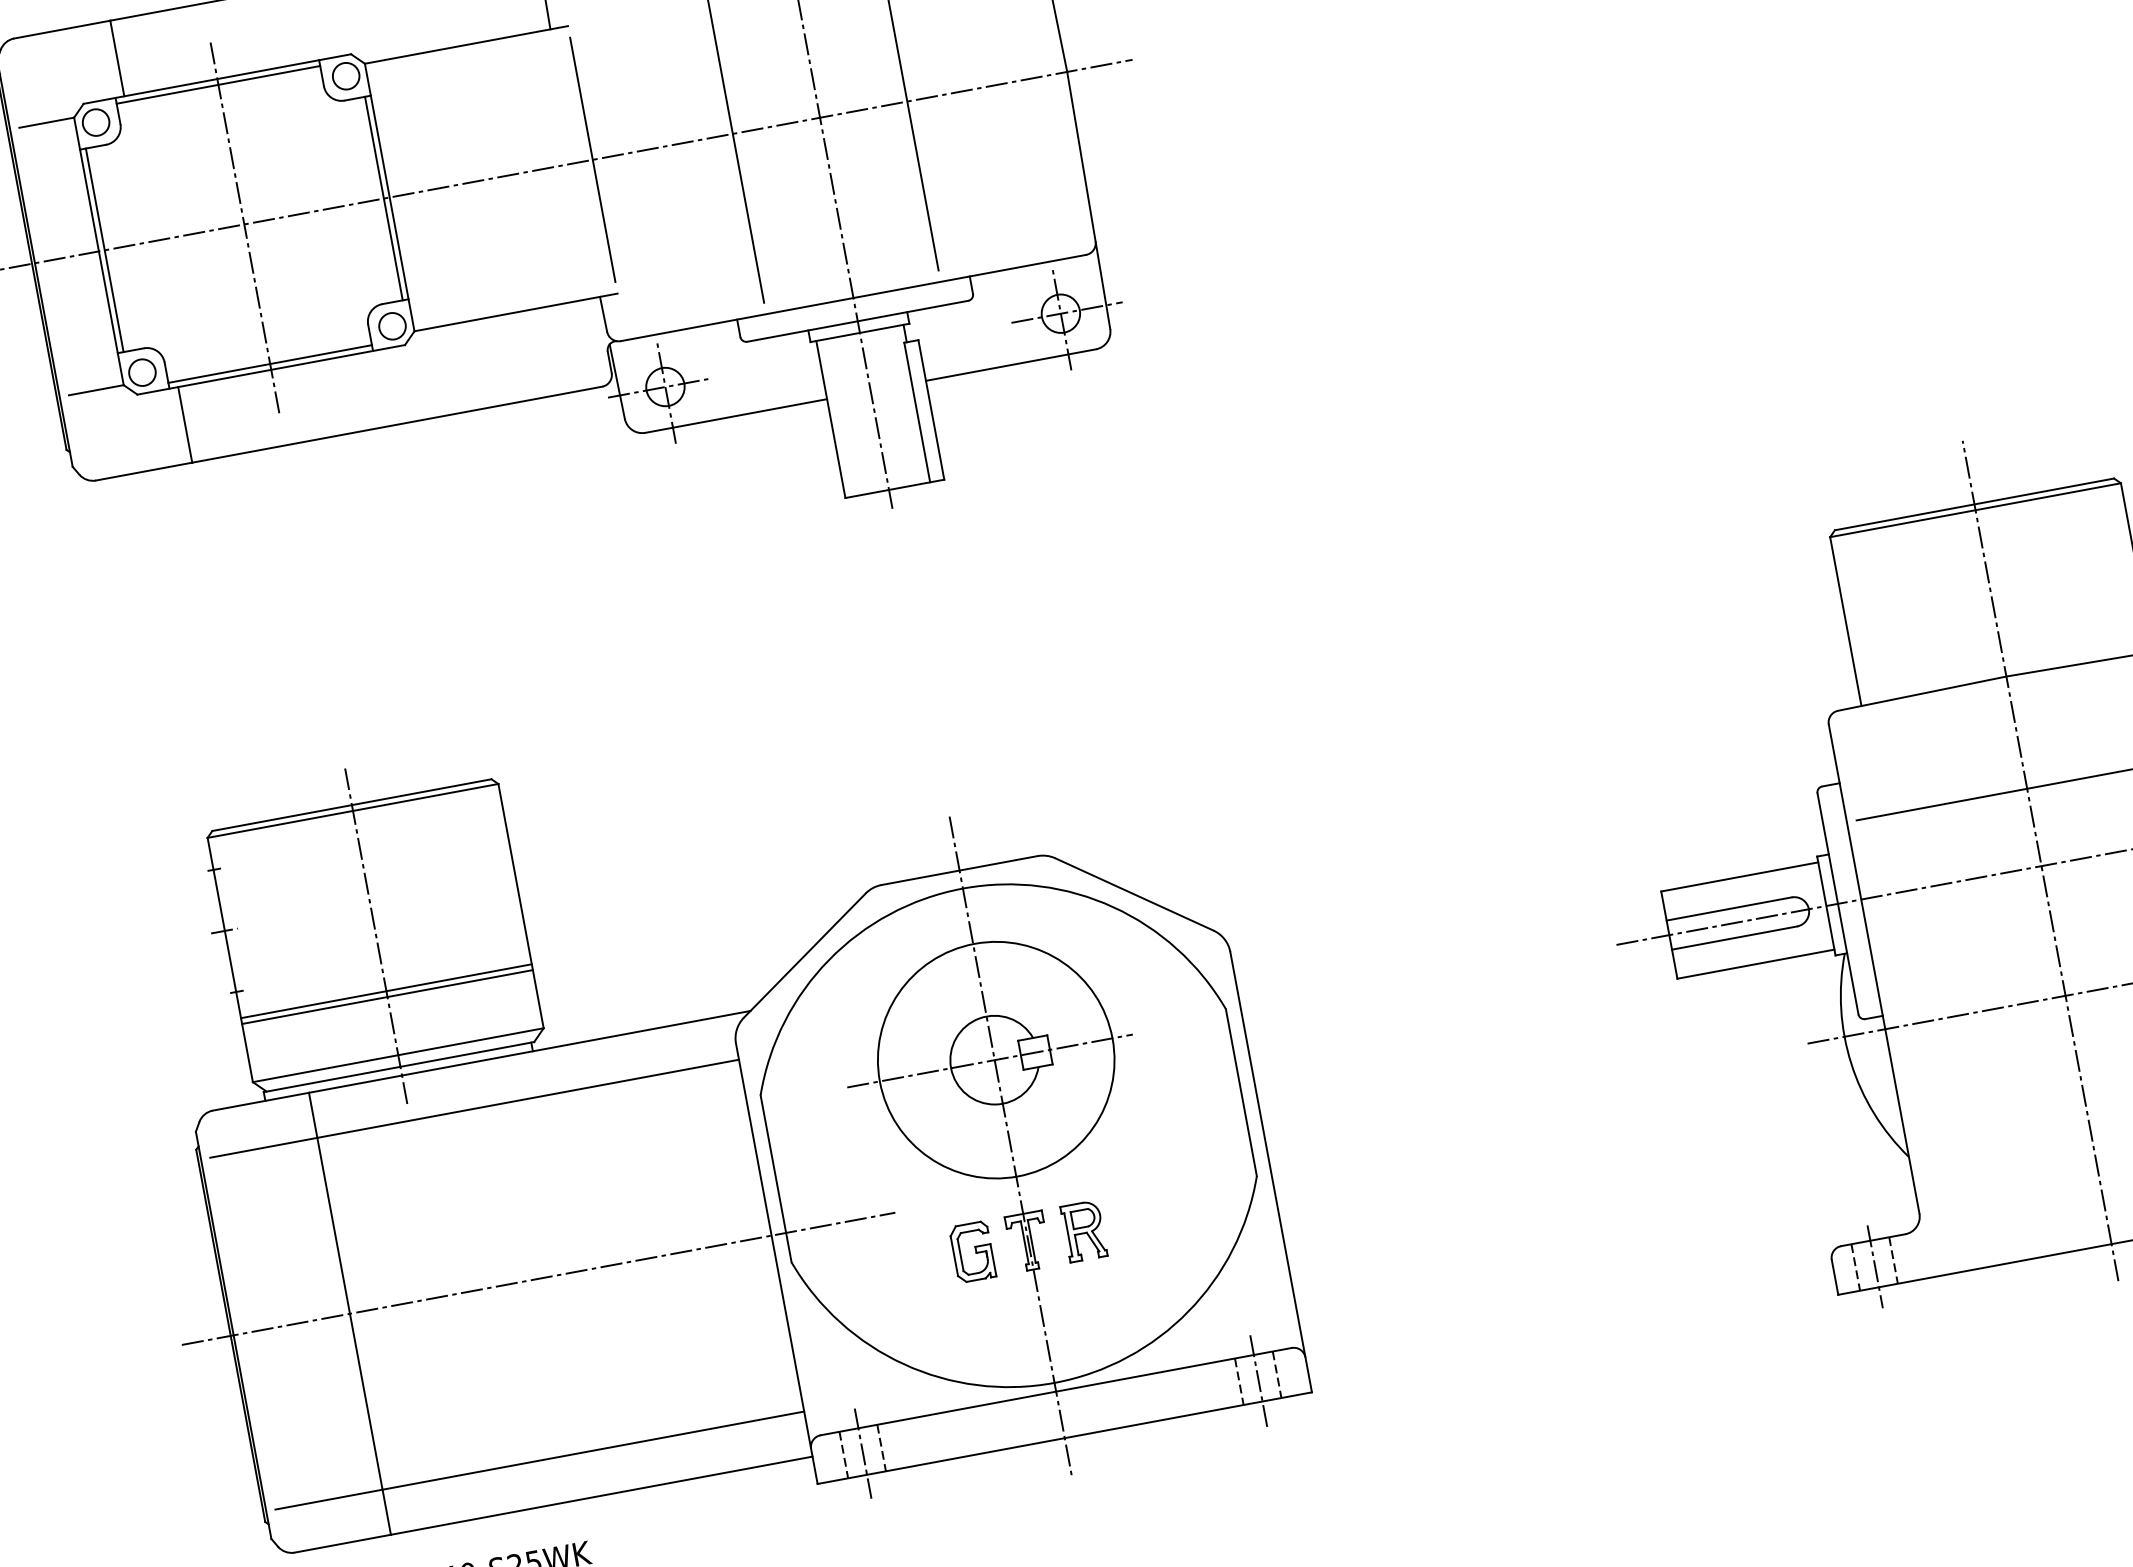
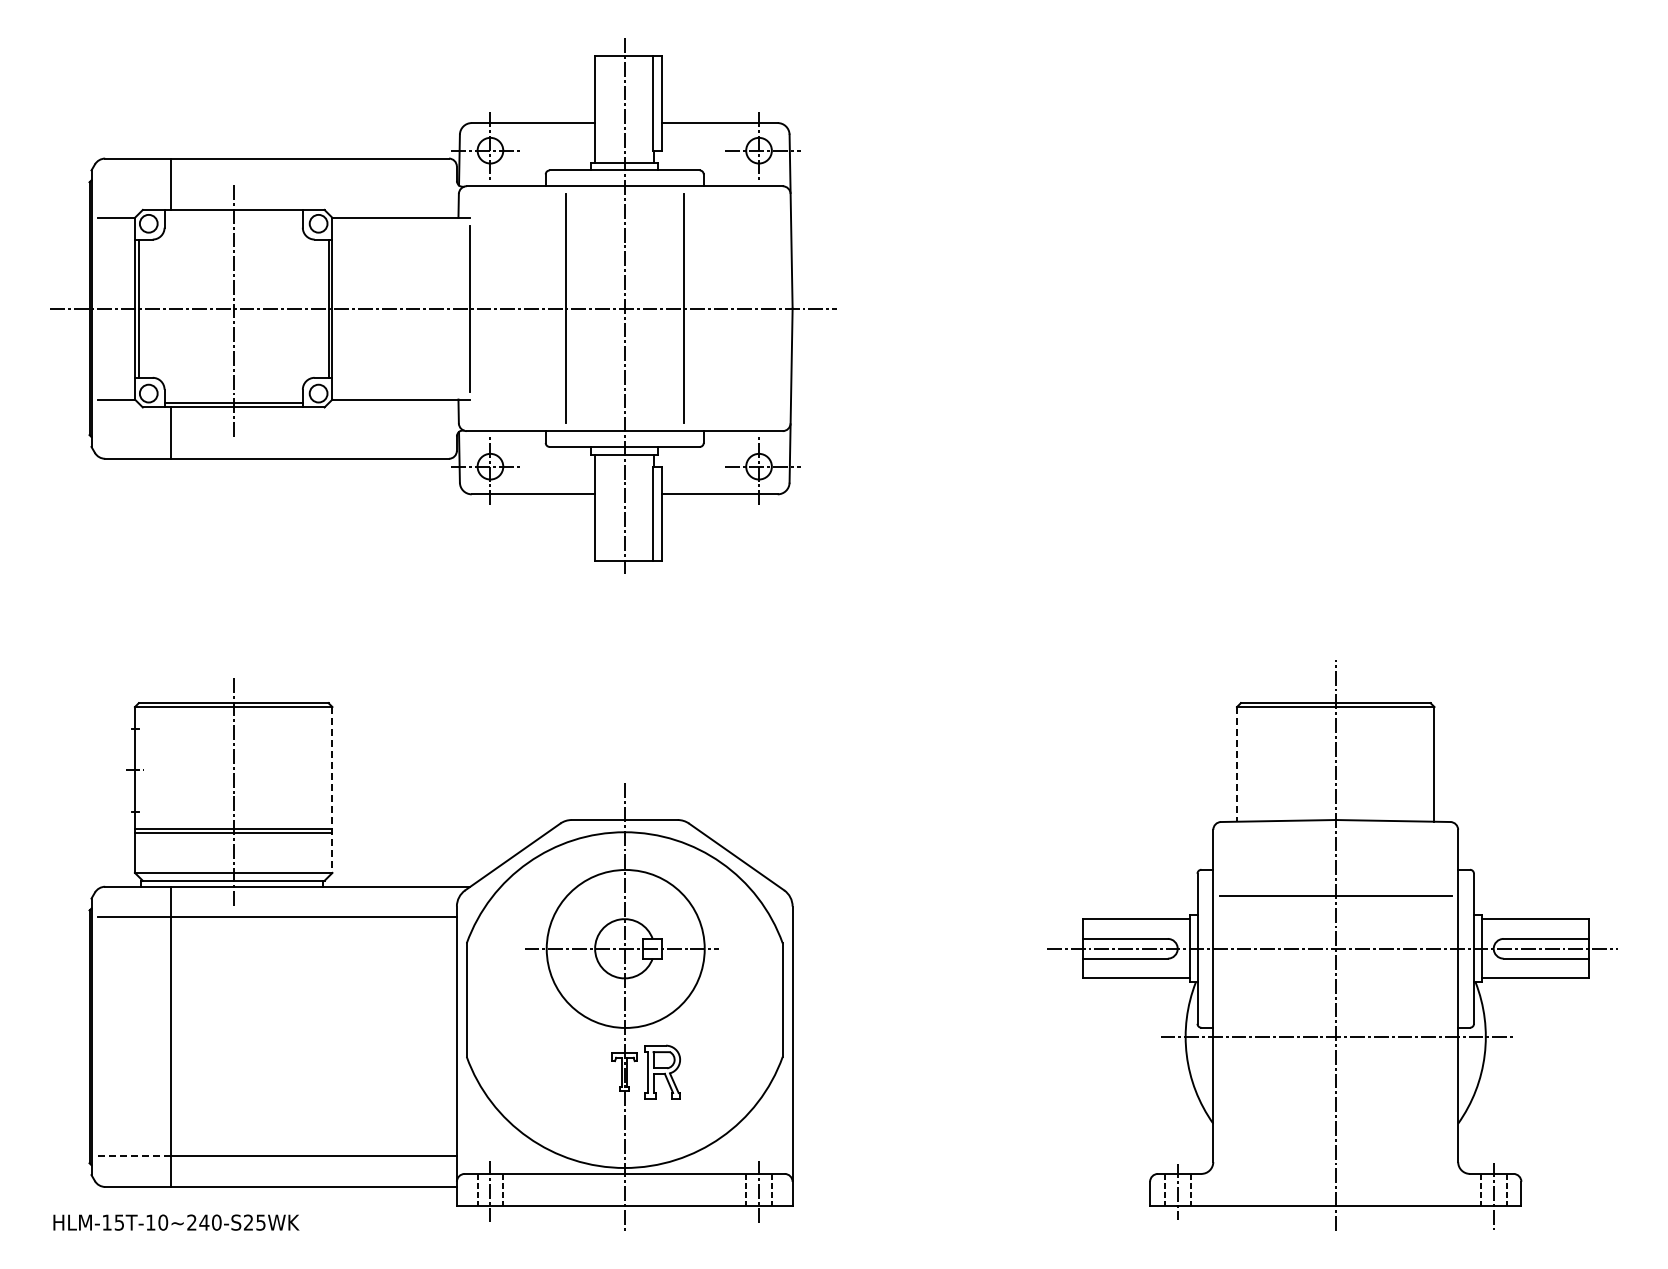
line: (218, 84) -> (233, 213), removed
line: (1845, 621) -> (1236, 764), solid -> dashed
line: (520, 905) -> (332, 789), solid -> dashed
part: (1083, 1230) -> (662, 1071), size x1.4
part: (971, 1251) -> (586, 1071), removed
line: (538, 1278) -> (298, 1036), removed
line: (328, 1500) -> (133, 1156), solid -> dashed

